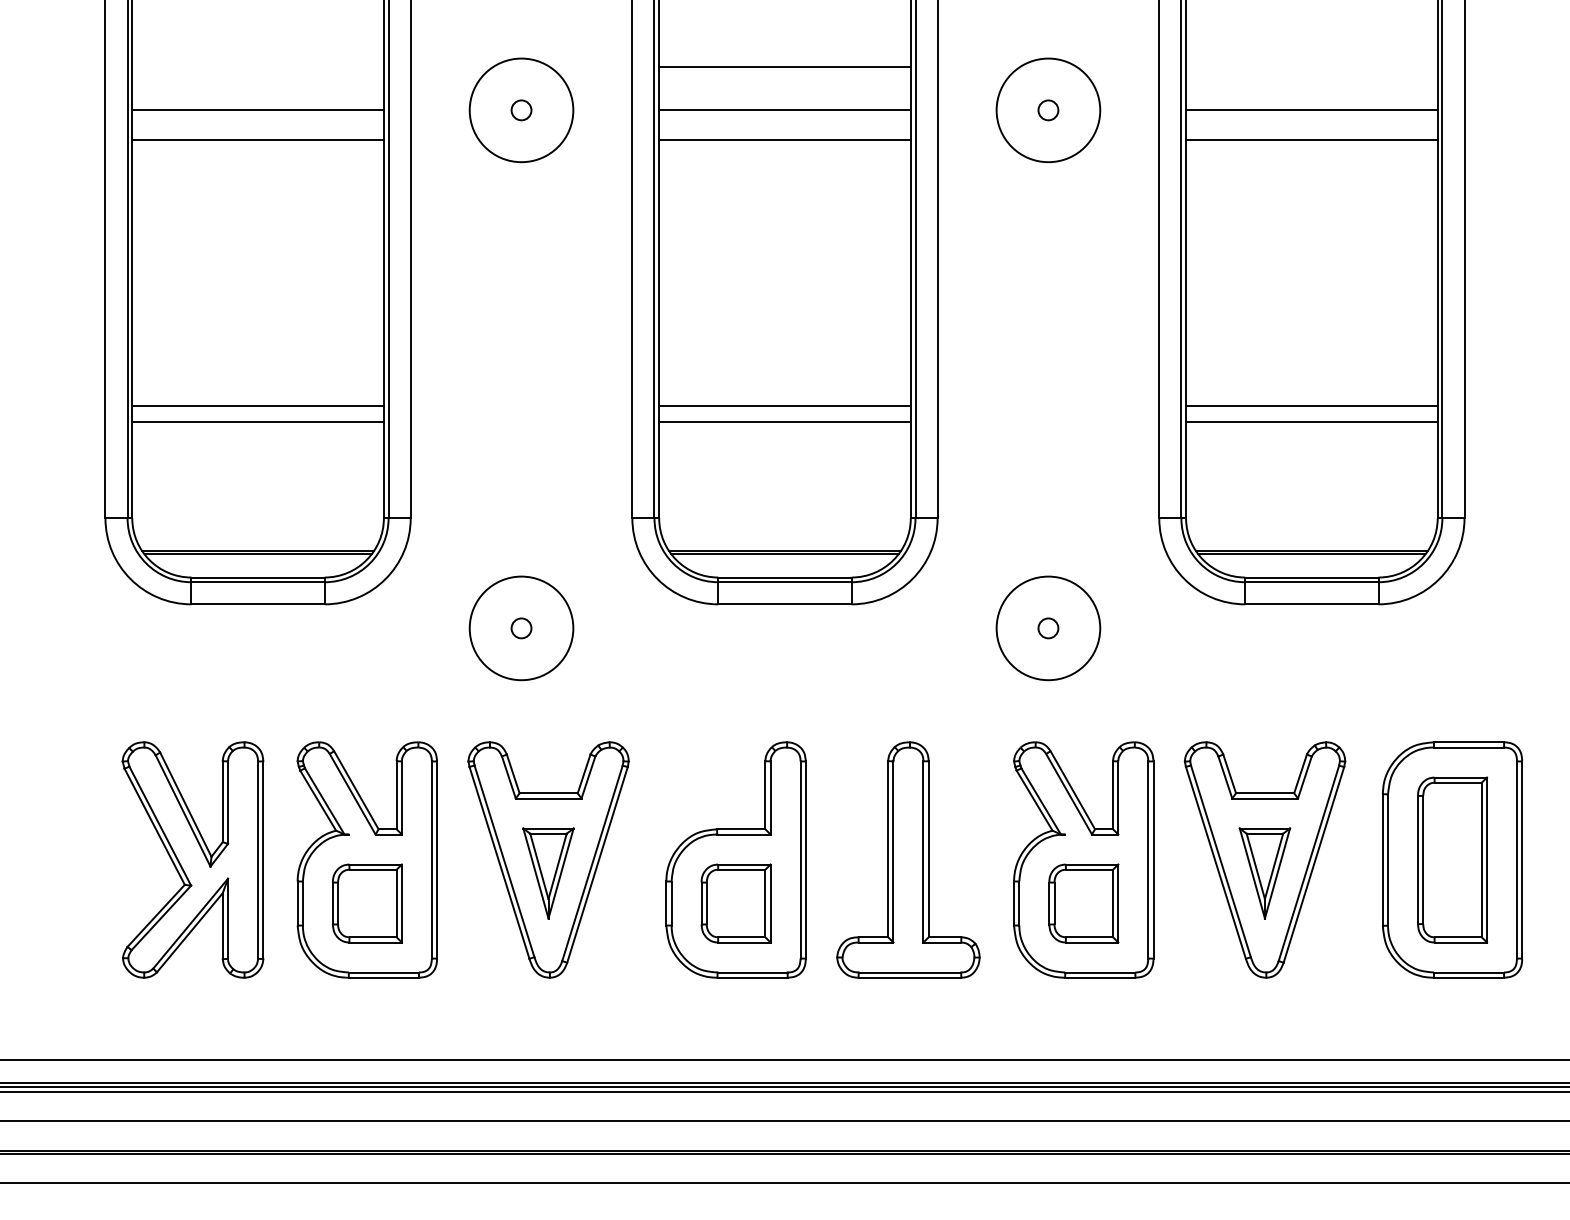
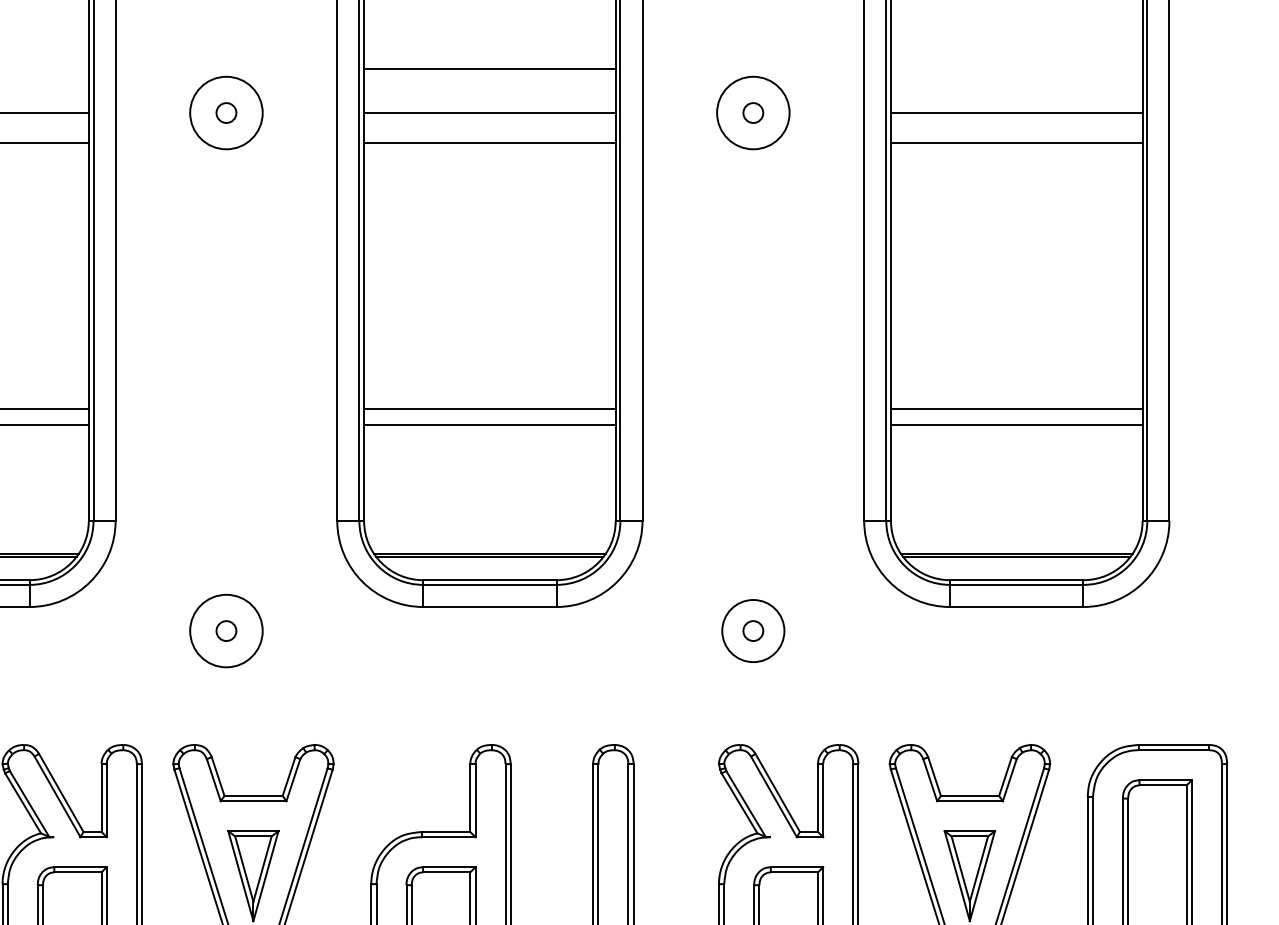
circle: (521, 110) -> (226, 113), size x0.7
circle: (1048, 110) -> (753, 113), size x0.7
circle: (521, 628) -> (226, 631), size x0.7
circle: (1048, 628) -> (753, 631), size x0.6

